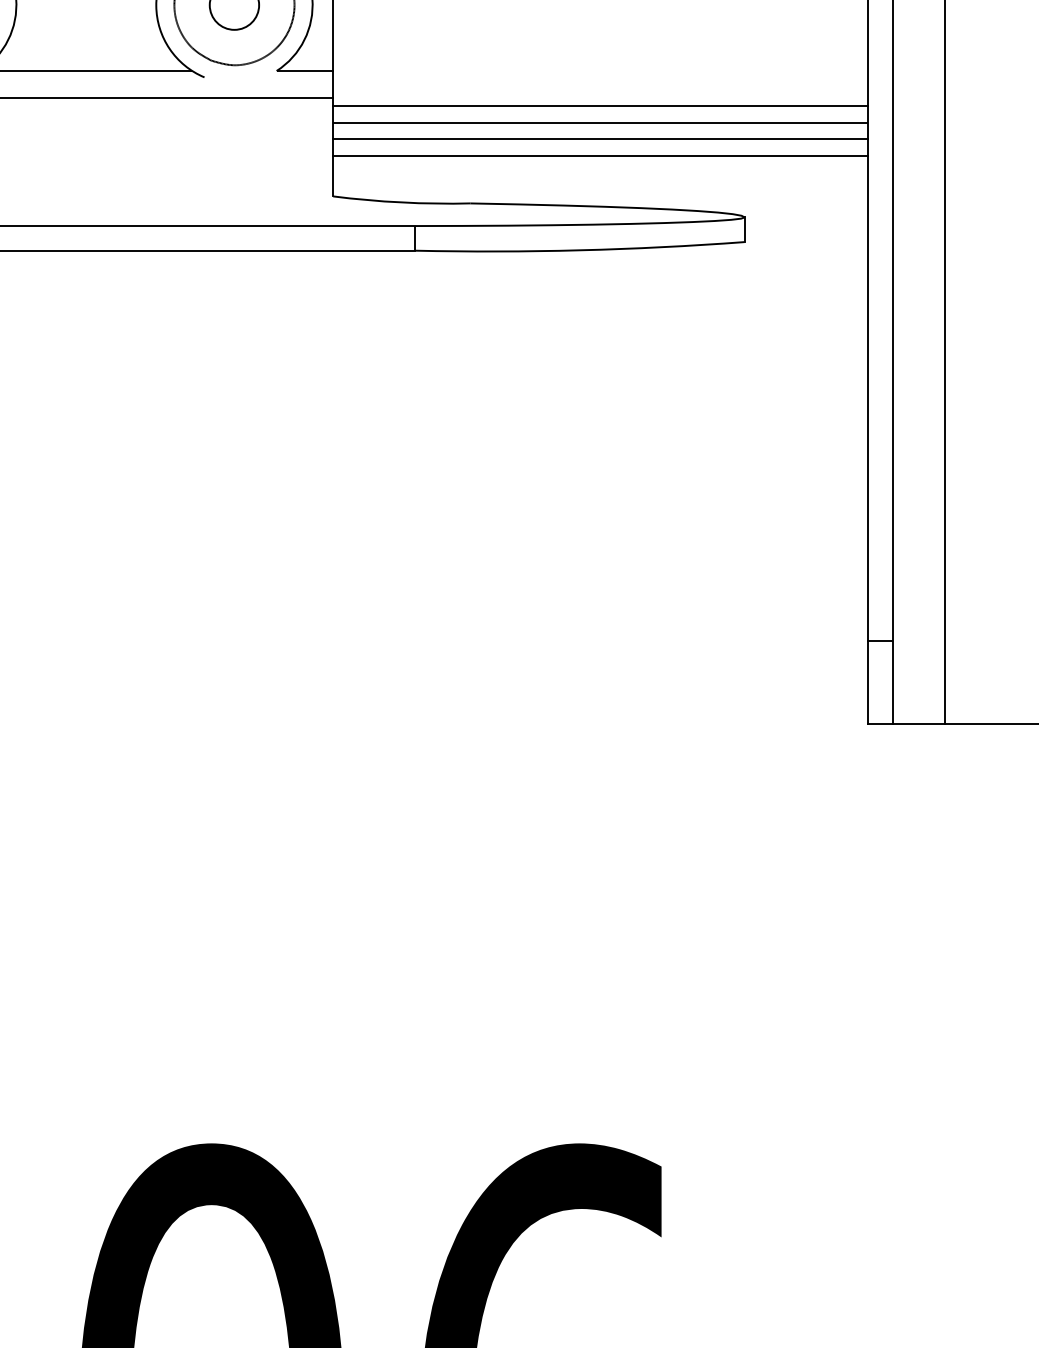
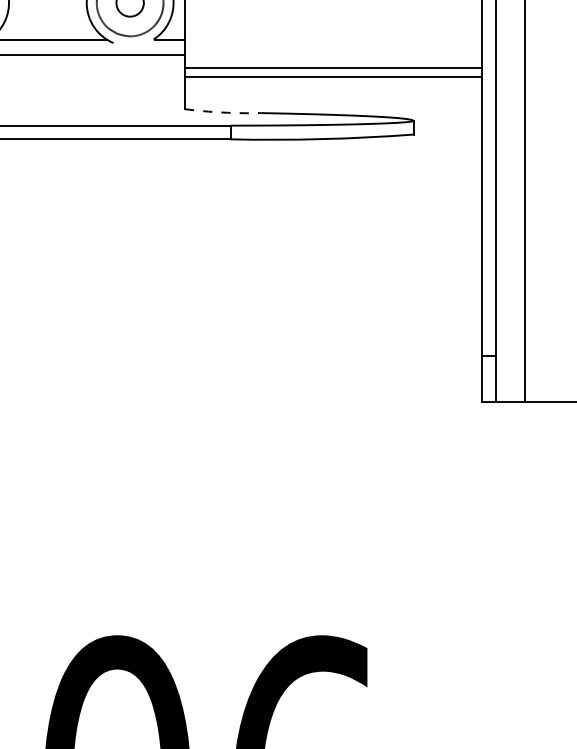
line: (600, 106) -> (333, 59), removed
line: (600, 155) -> (333, 86), removed
arc: (402, 202) -> (223, 112), solid -> dashed

